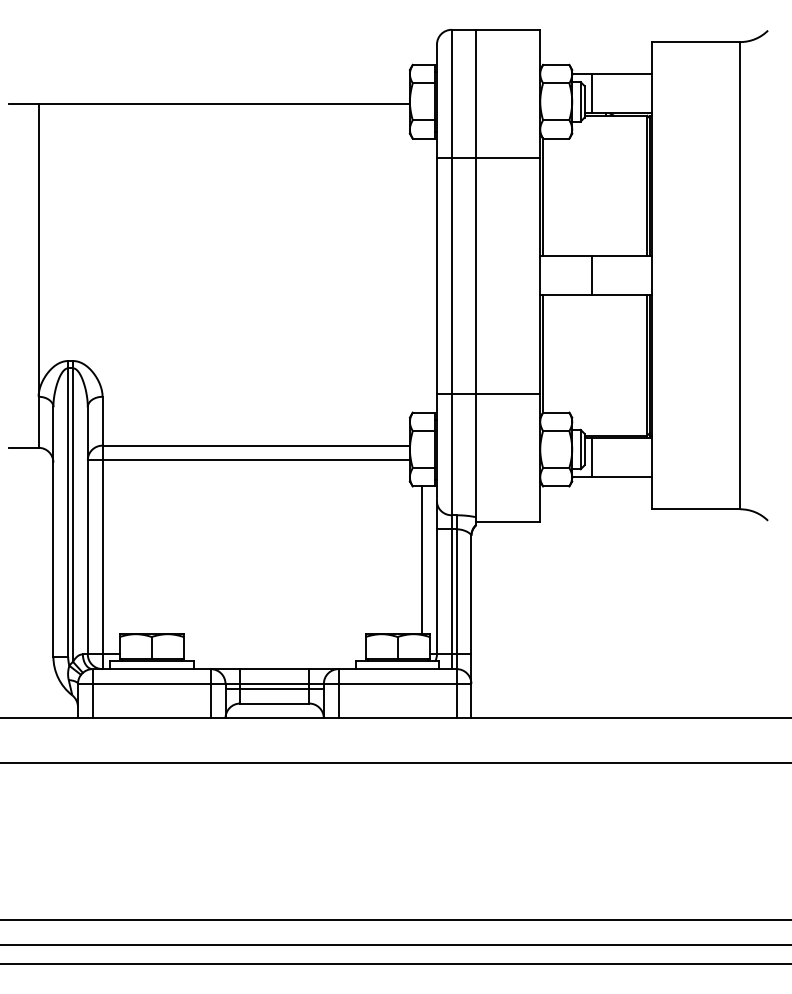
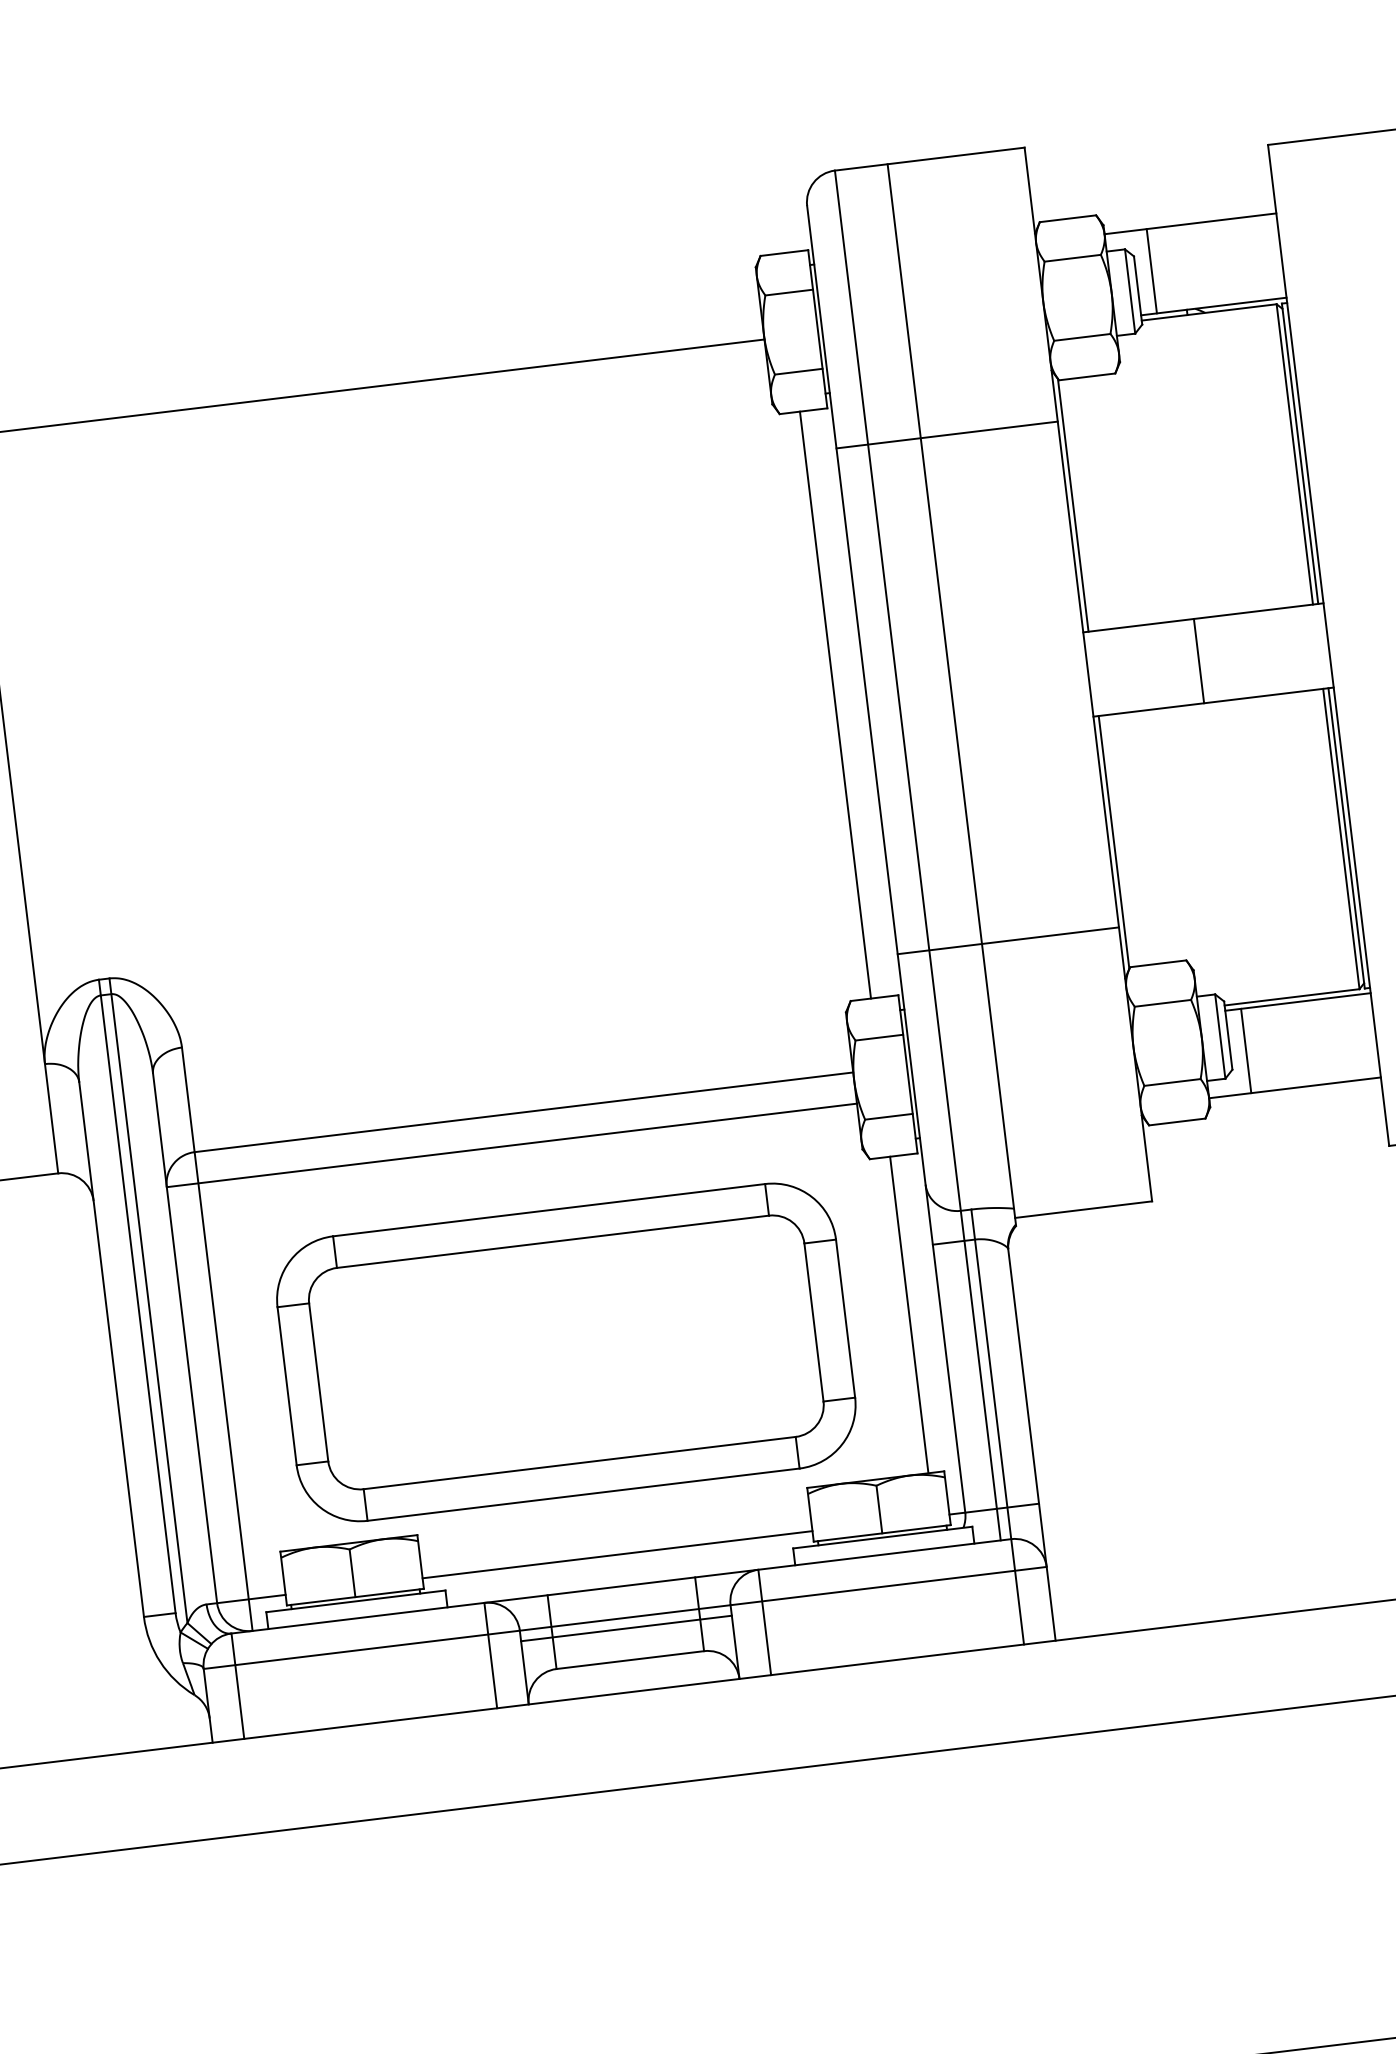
line: (422, 275) -> (836, 704), added
part: (262, 558) -> (566, 1352), added
line: (274, 654) -> (617, 1555), added

